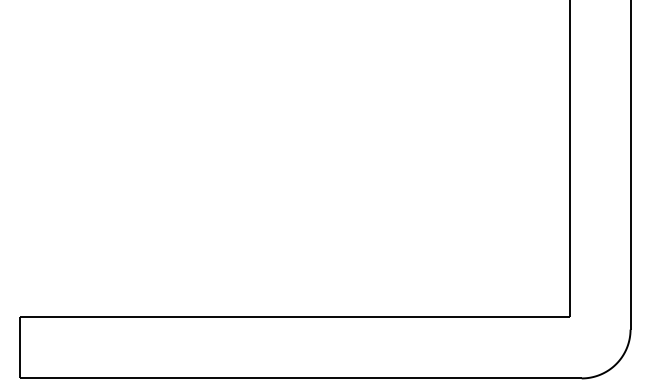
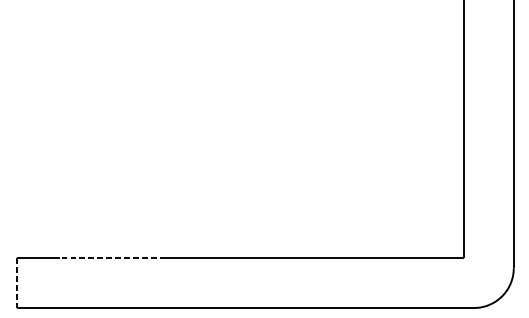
line: (138, 317) -> (113, 258), solid -> dashed
line: (20, 347) -> (16, 282), solid -> dashed

